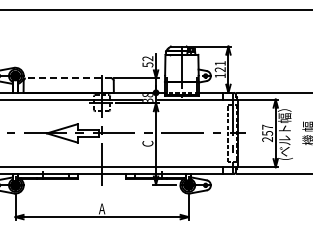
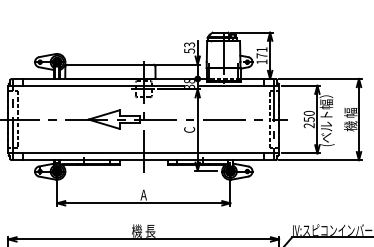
text: (147, 58) -> (189, 44), 52 -> 53
text: (219, 69) -> (261, 55), 121 -> 171
line: (68, 78) -> (110, 64), dashed -> solid
text: (266, 126) -> (308, 112), 257 -> 250

